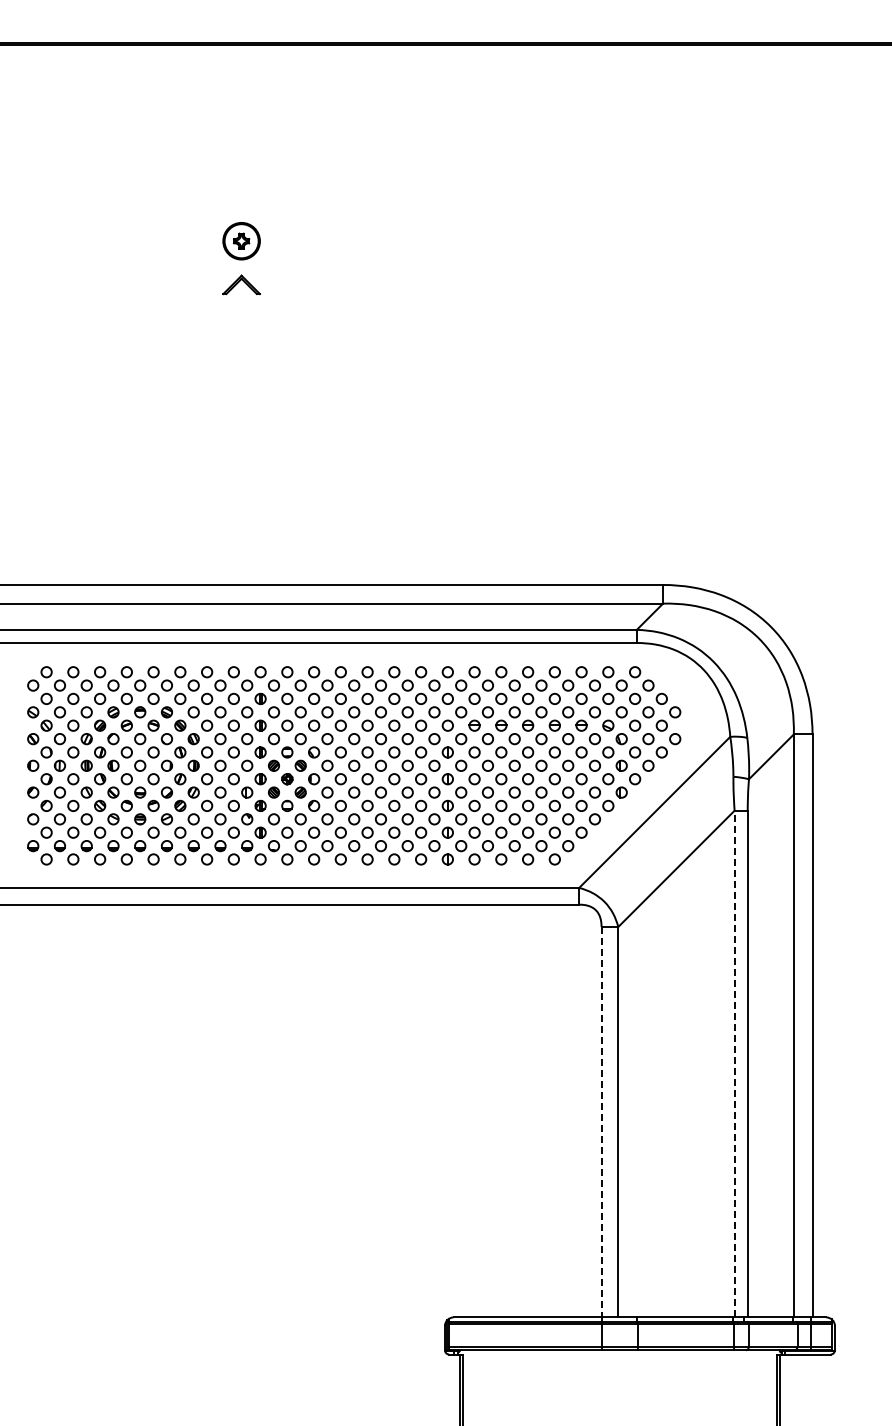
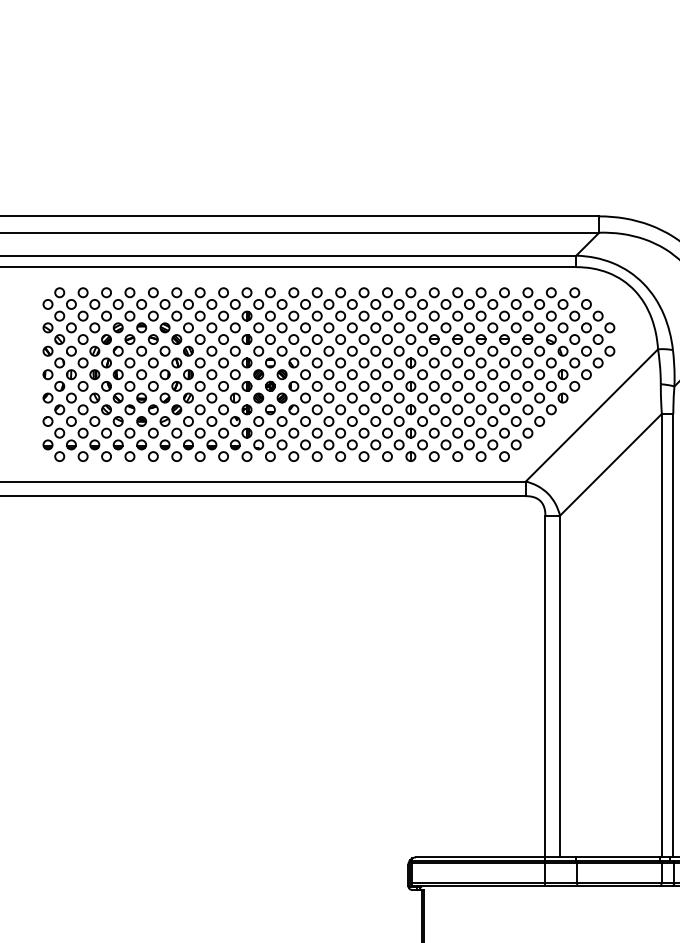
line: (734, 1063) -> (661, 635), dashed -> solid
line: (601, 1122) -> (545, 686), dashed -> solid

